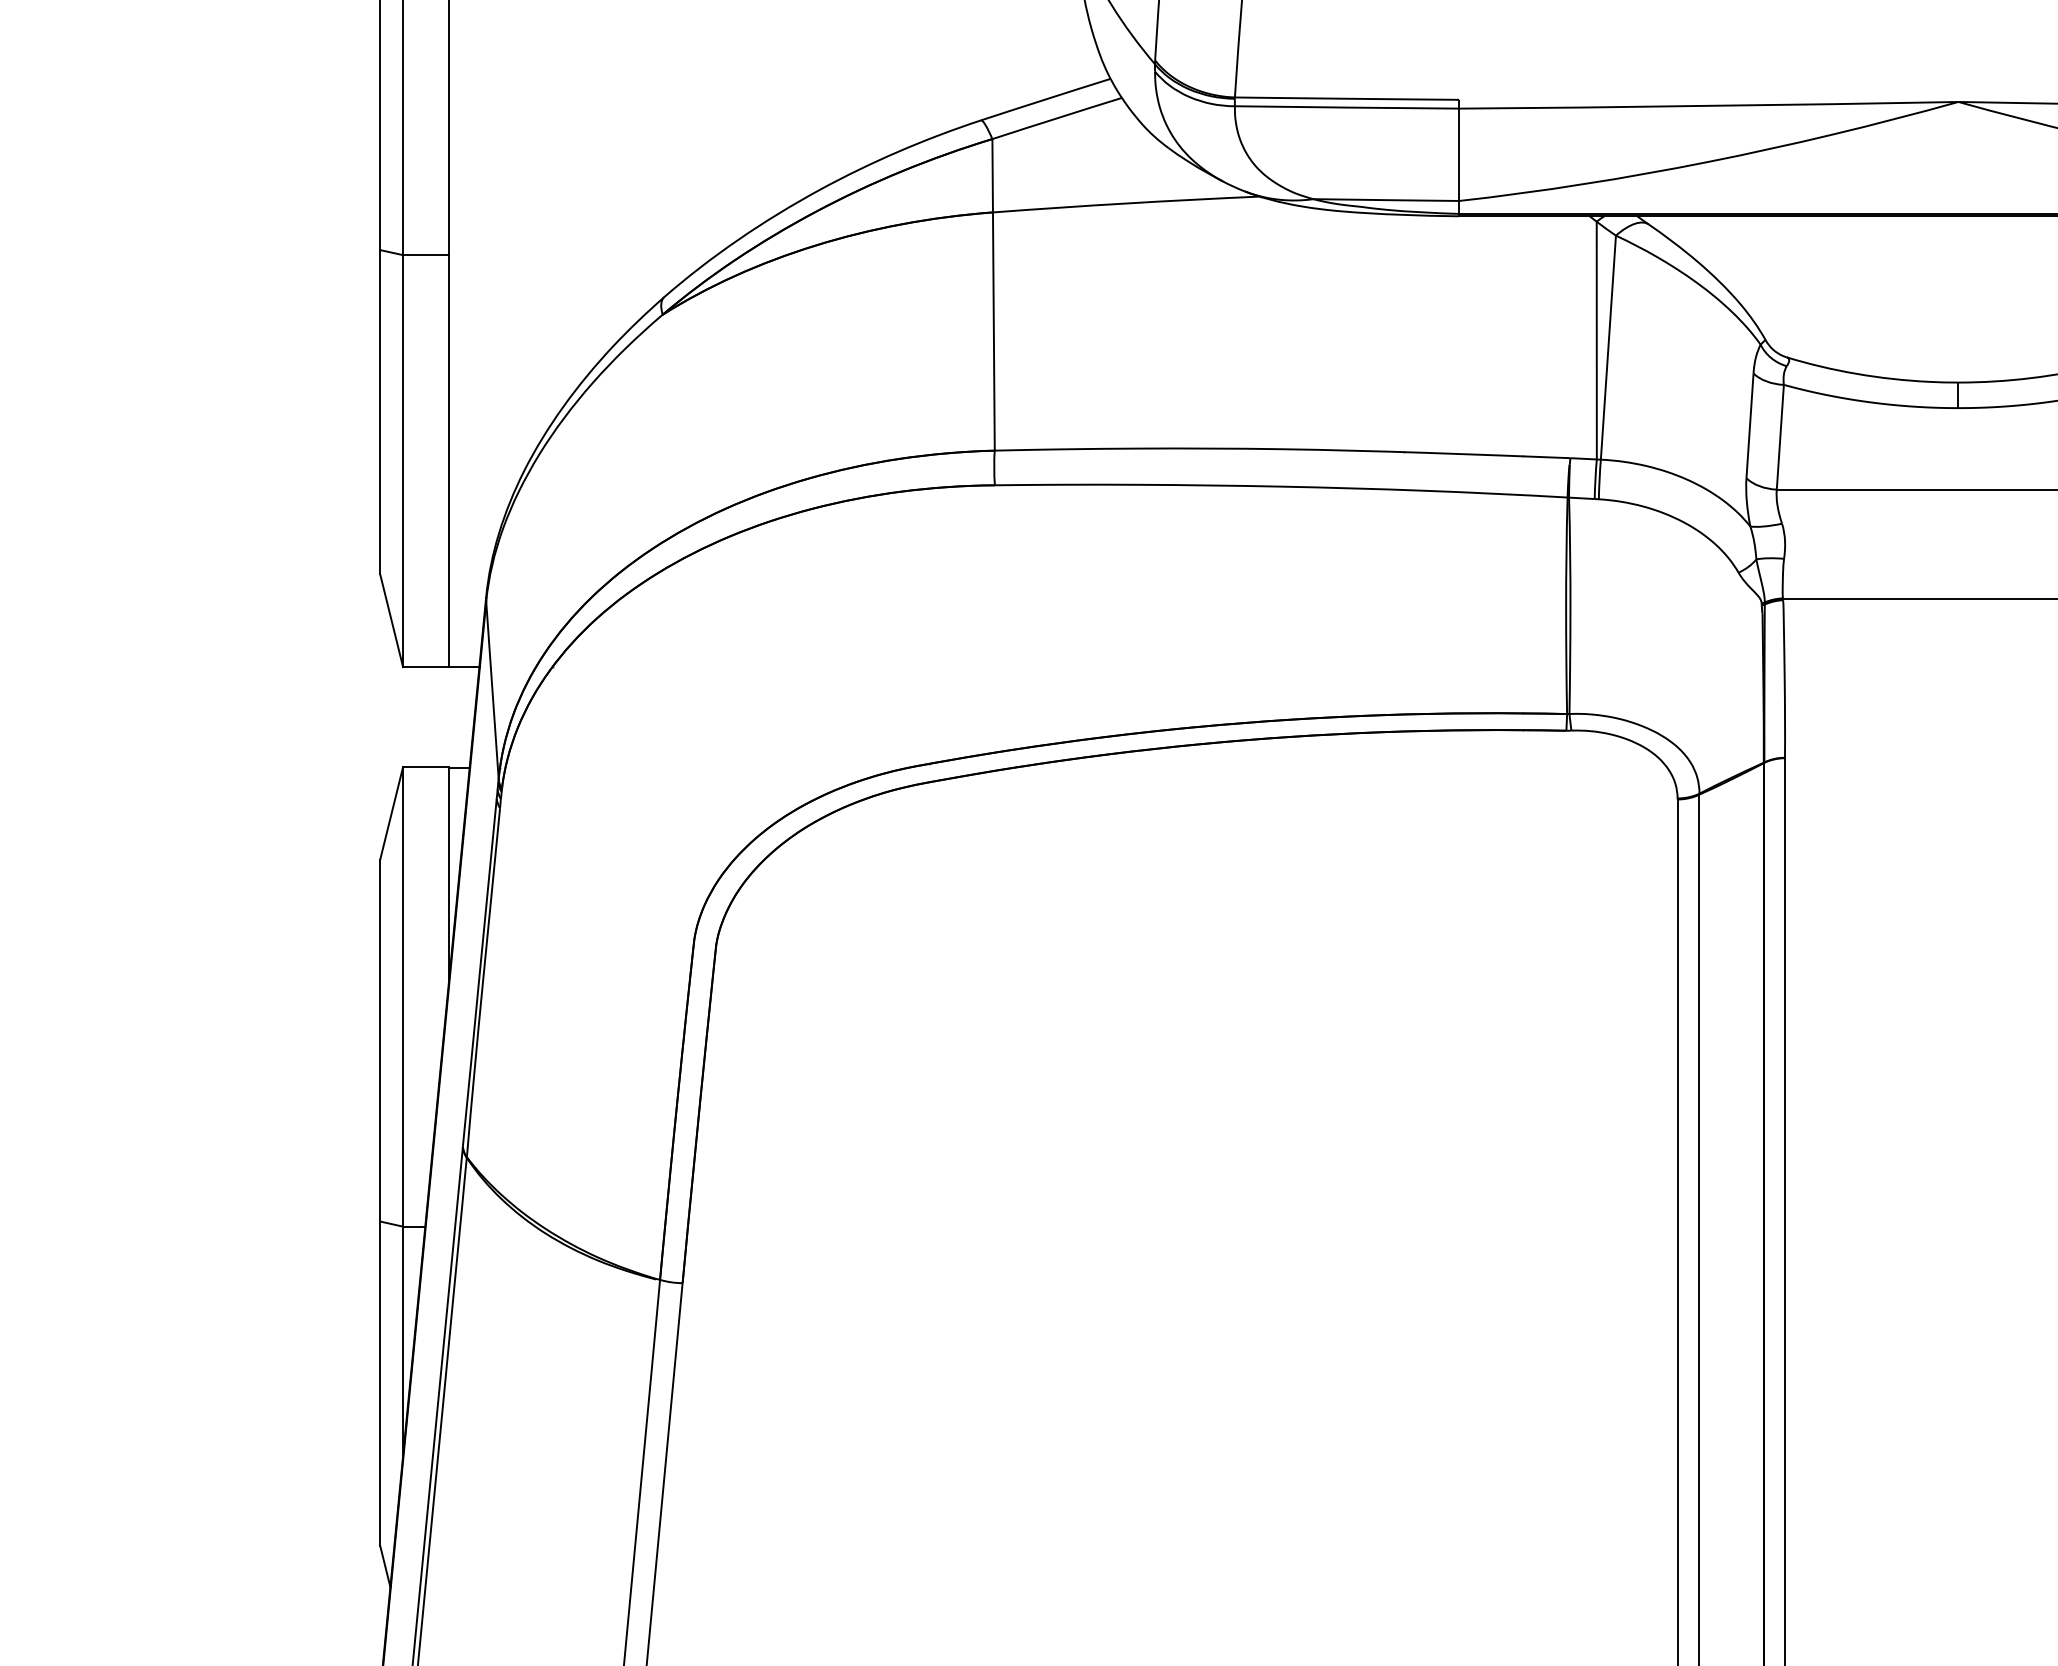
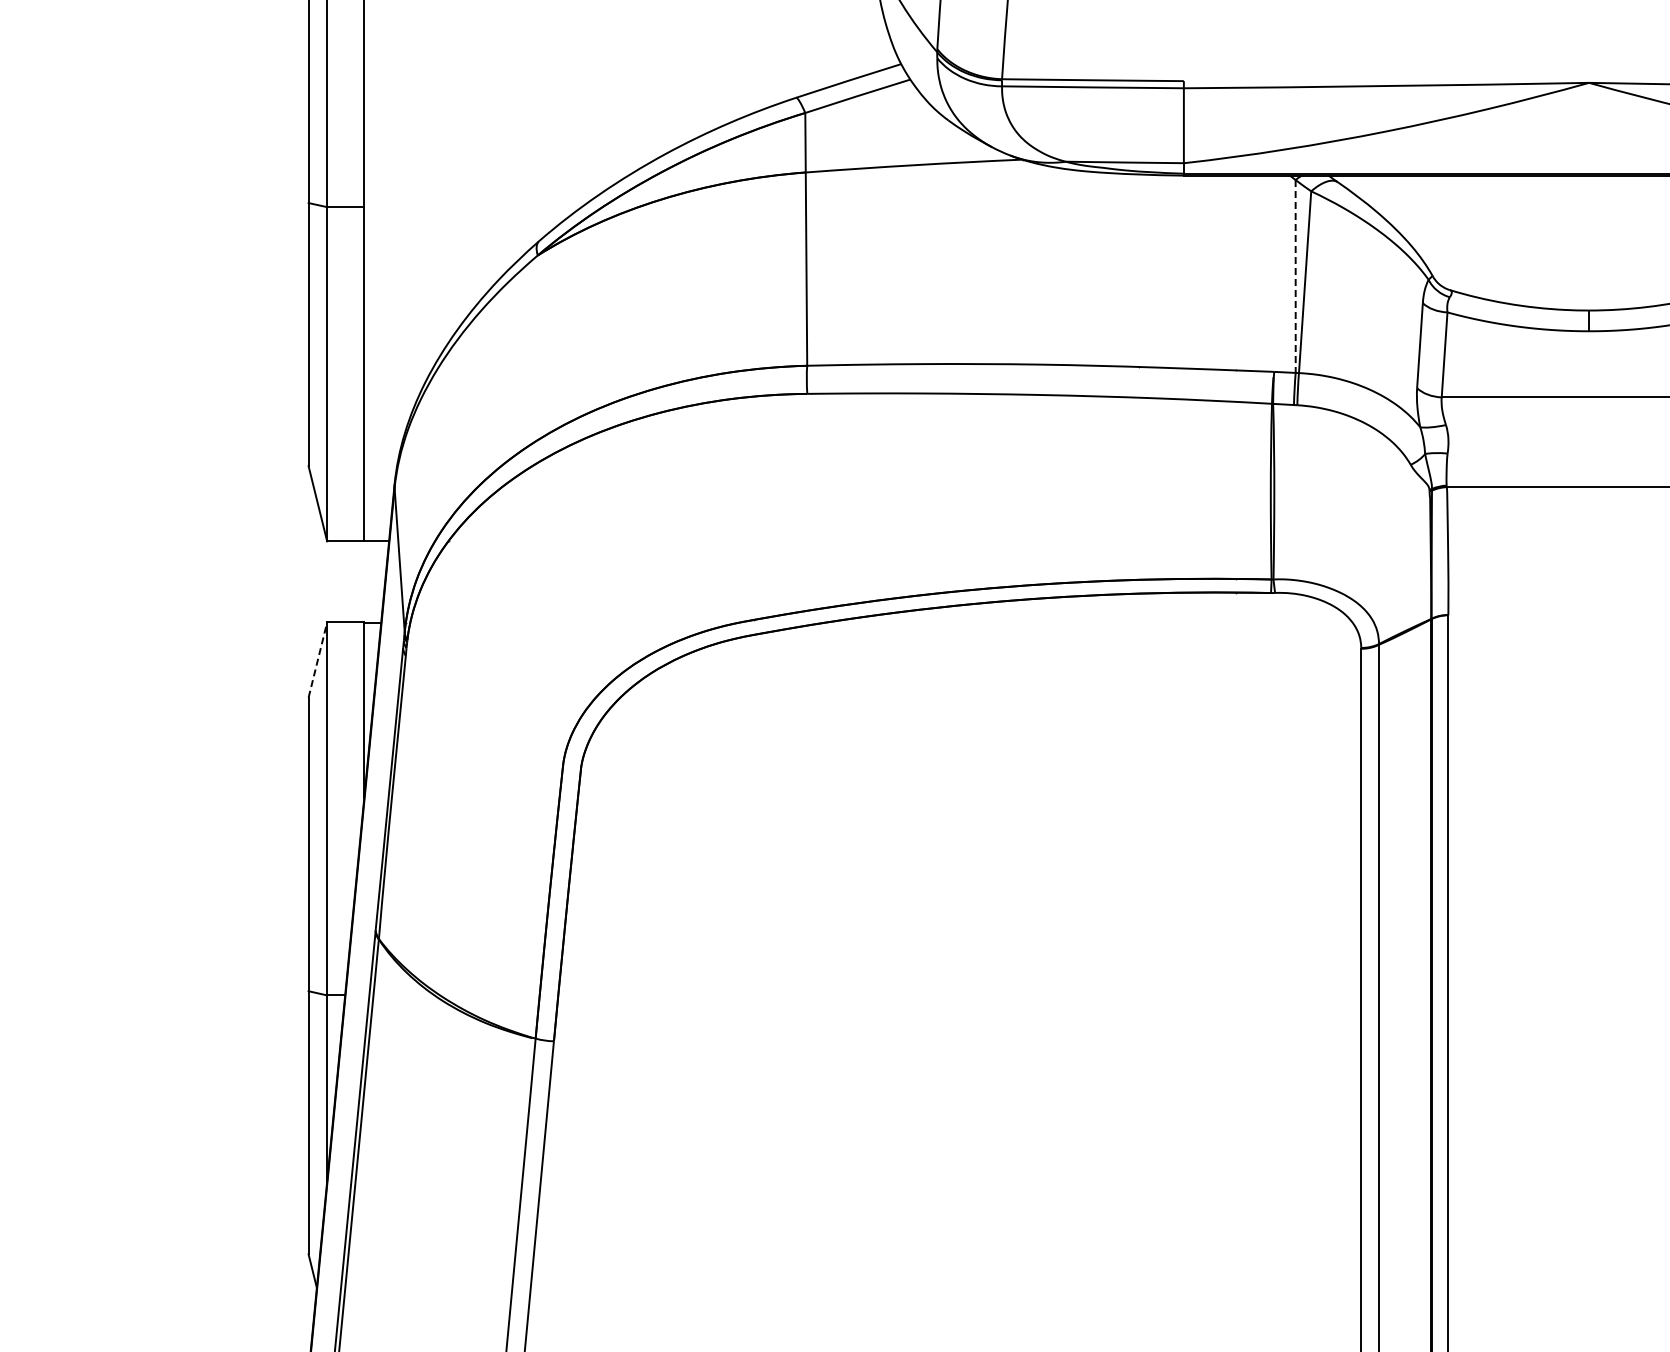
line: (1596, 340) -> (1295, 276), solid -> dashed
line: (391, 813) -> (317, 660), solid -> dashed

